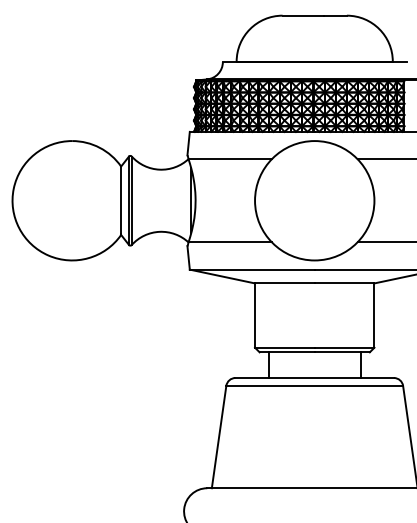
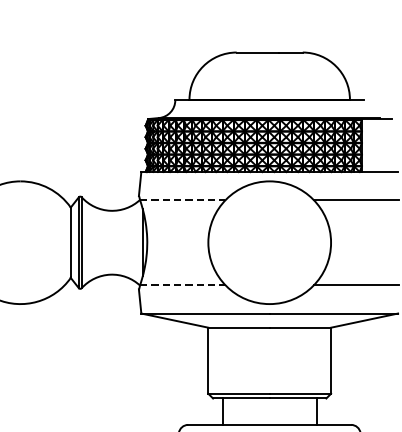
line: (230, 159) -> (183, 200), solid -> dashed
line: (230, 242) -> (183, 285), solid -> dashed

